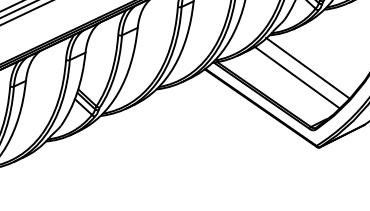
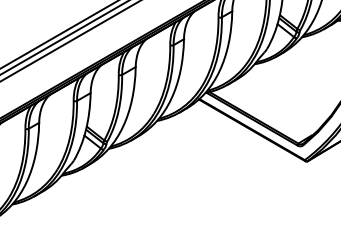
line: (308, 67) -> (291, 90), removed
line: (297, 77) -> (282, 100), removed

